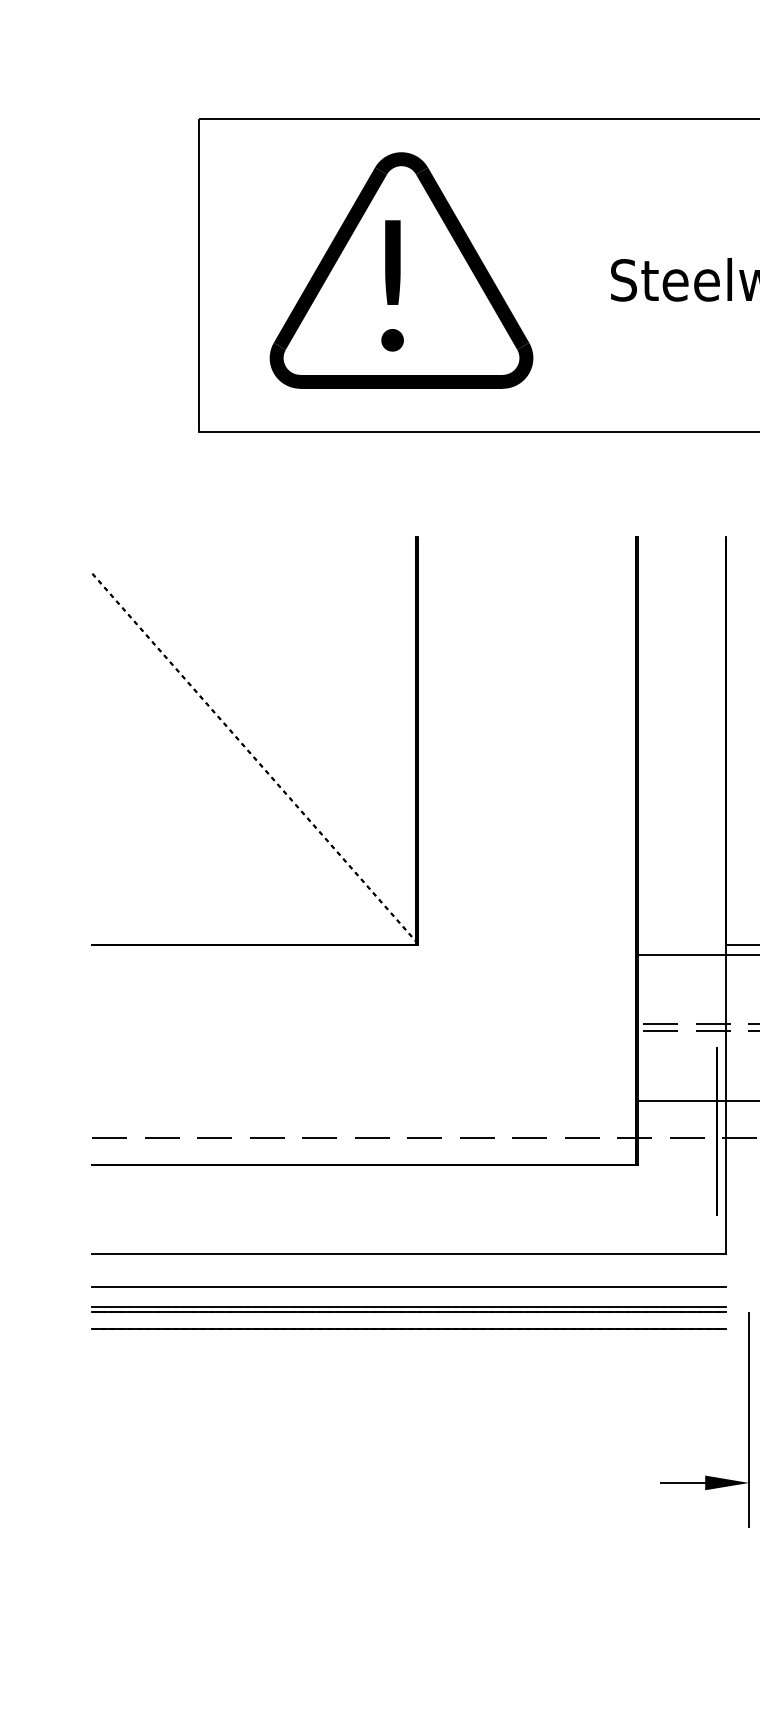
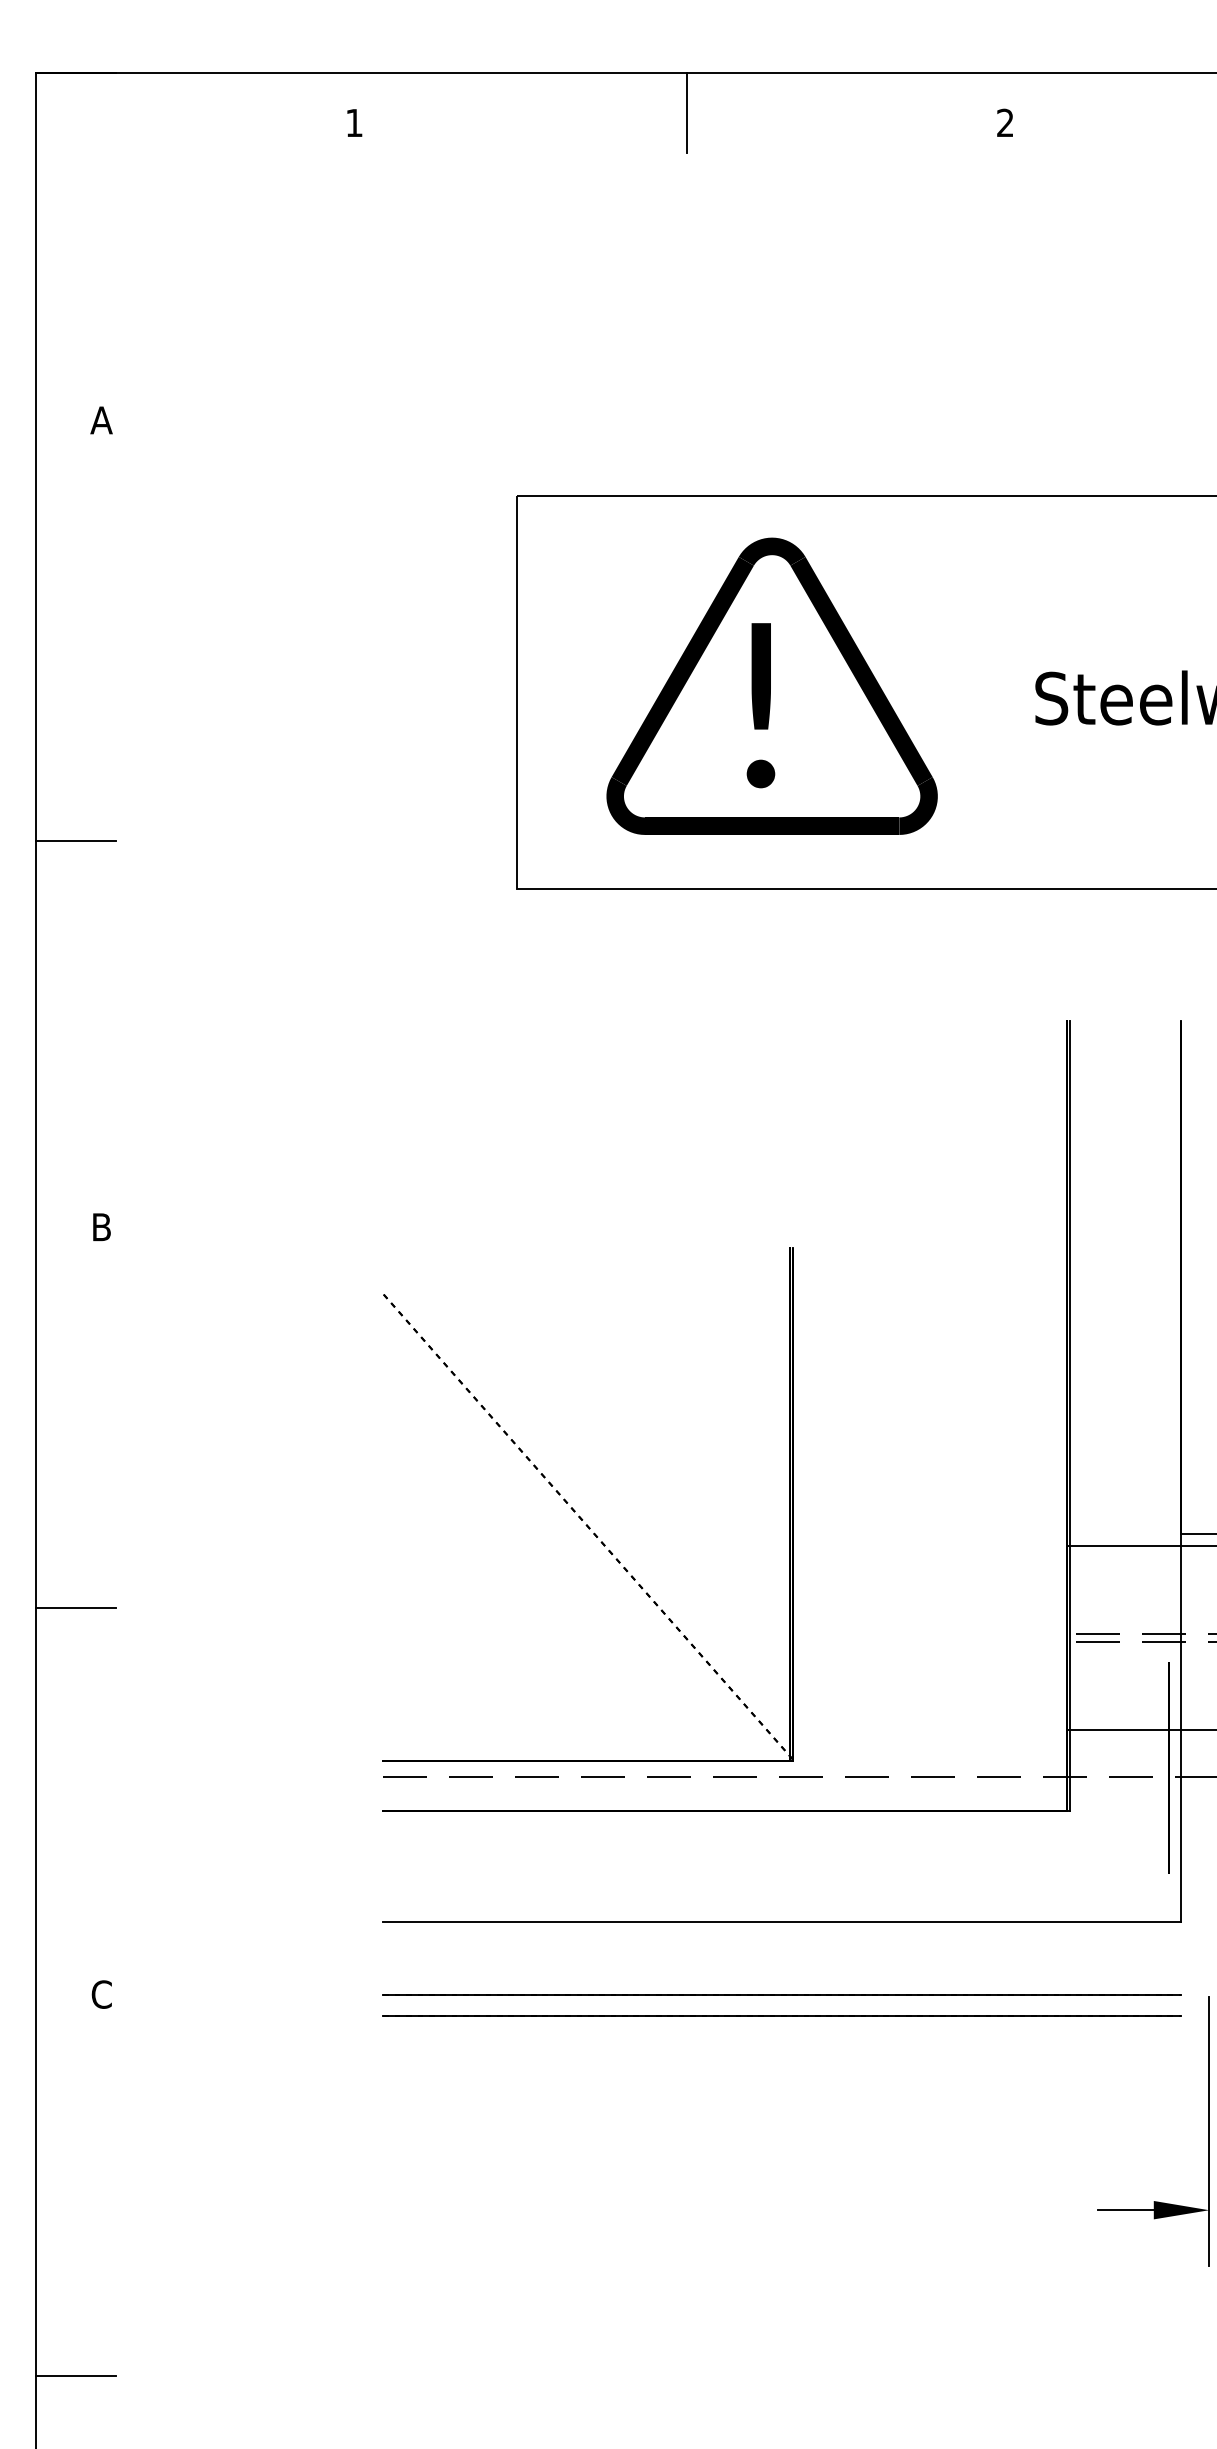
part: (245, 745) -> (575, 1510), moved
line: (408, 1286) -> (781, 1963), removed
line: (408, 1306) -> (781, 1988), removed

